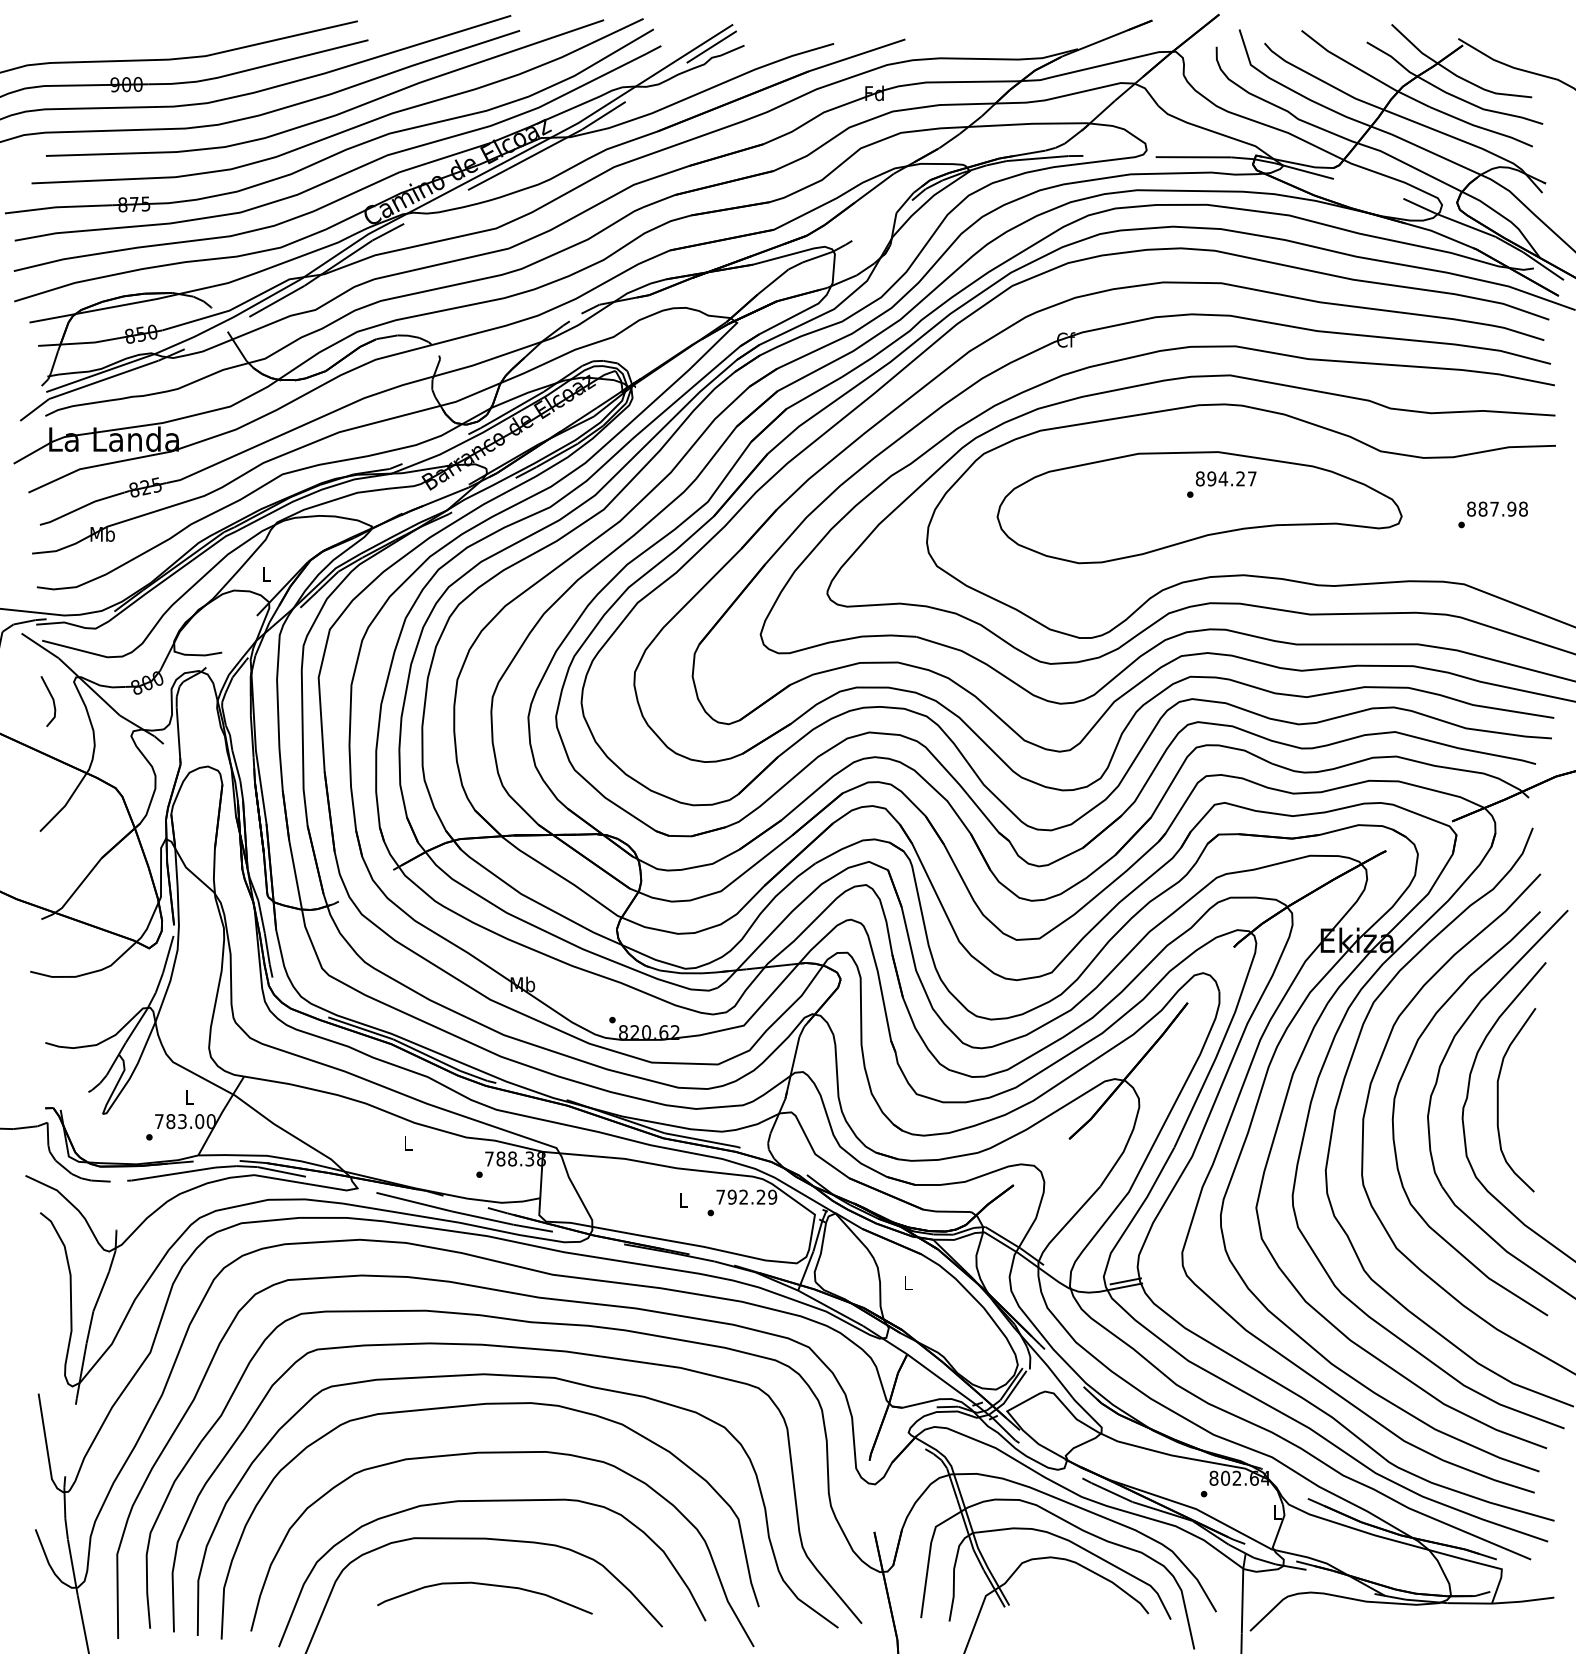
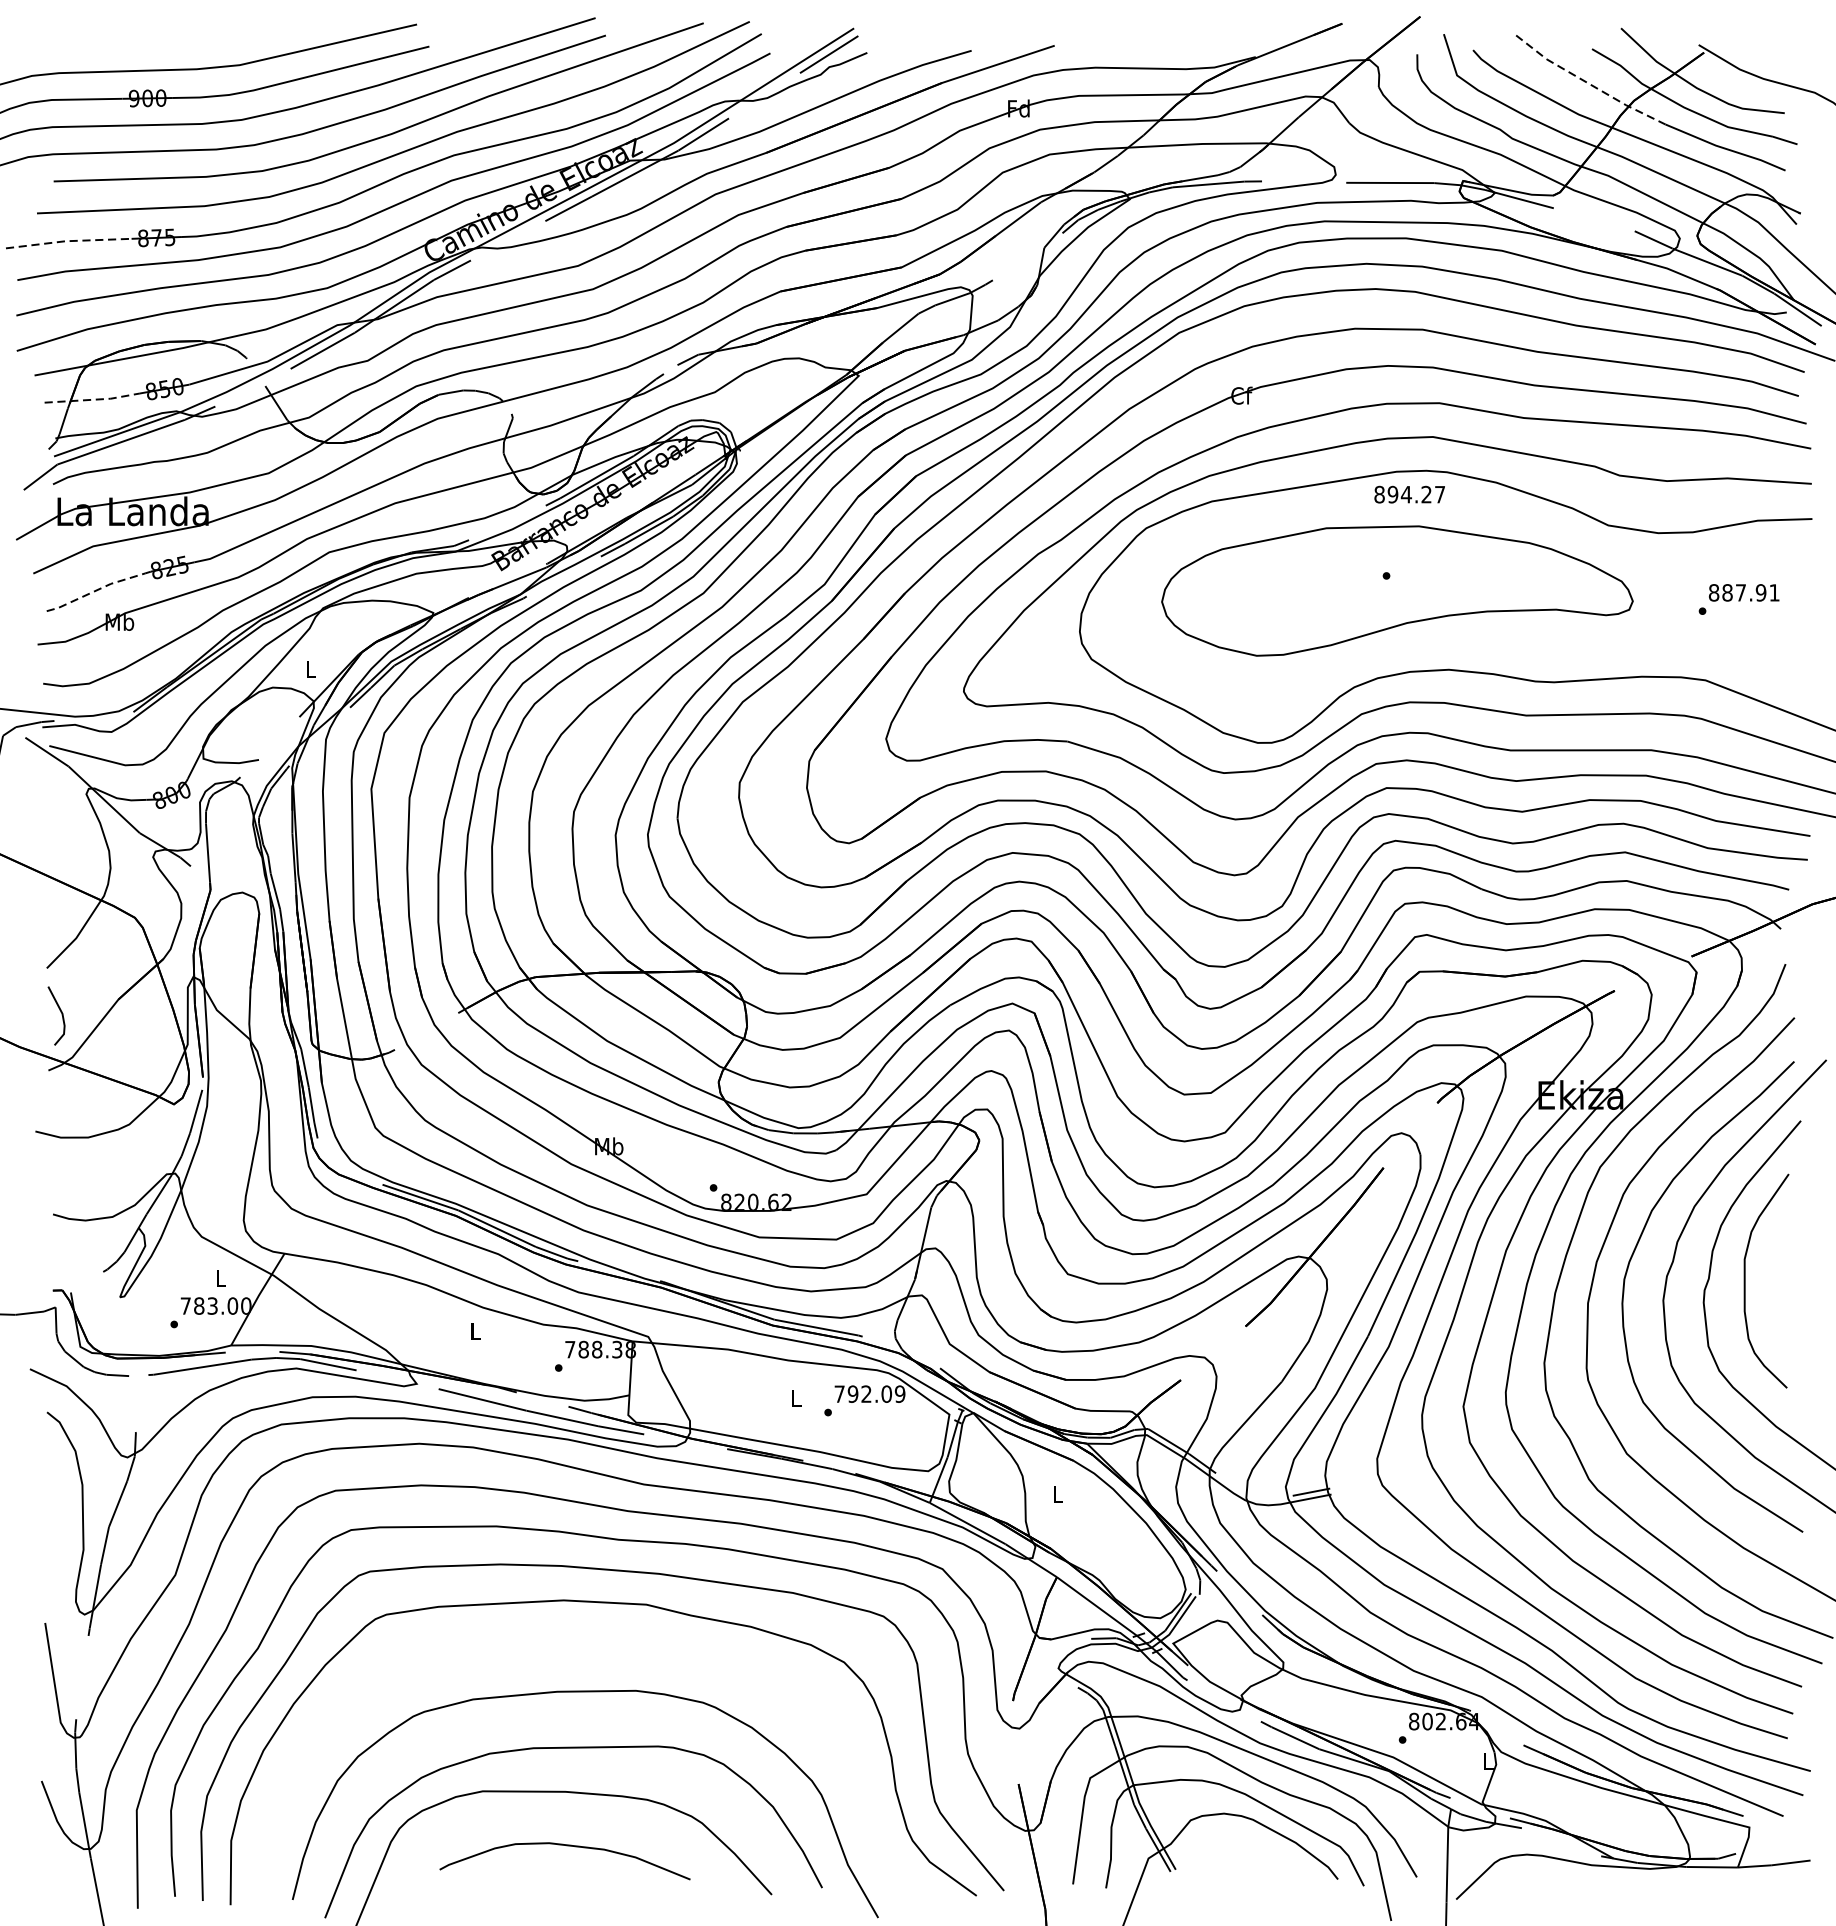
line: (1364, 72) -> (1589, 84), solid -> dashed
line: (57, 207) -> (67, 241), solid -> dashed
line: (80, 343) -> (93, 399), solid -> dashed
text: (1225, 478) -> (1408, 494), moved
line: (81, 507) -> (95, 590), solid -> dashed
text: (1523, 508) -> (1774, 592), 887.98 -> 887.91
line: (52, 701) -> (61, 1015), moved
text: (760, 1196) -> (885, 1393), 792.29 -> 792.09
curve: (481, 1405) -> (561, 1636), removed

